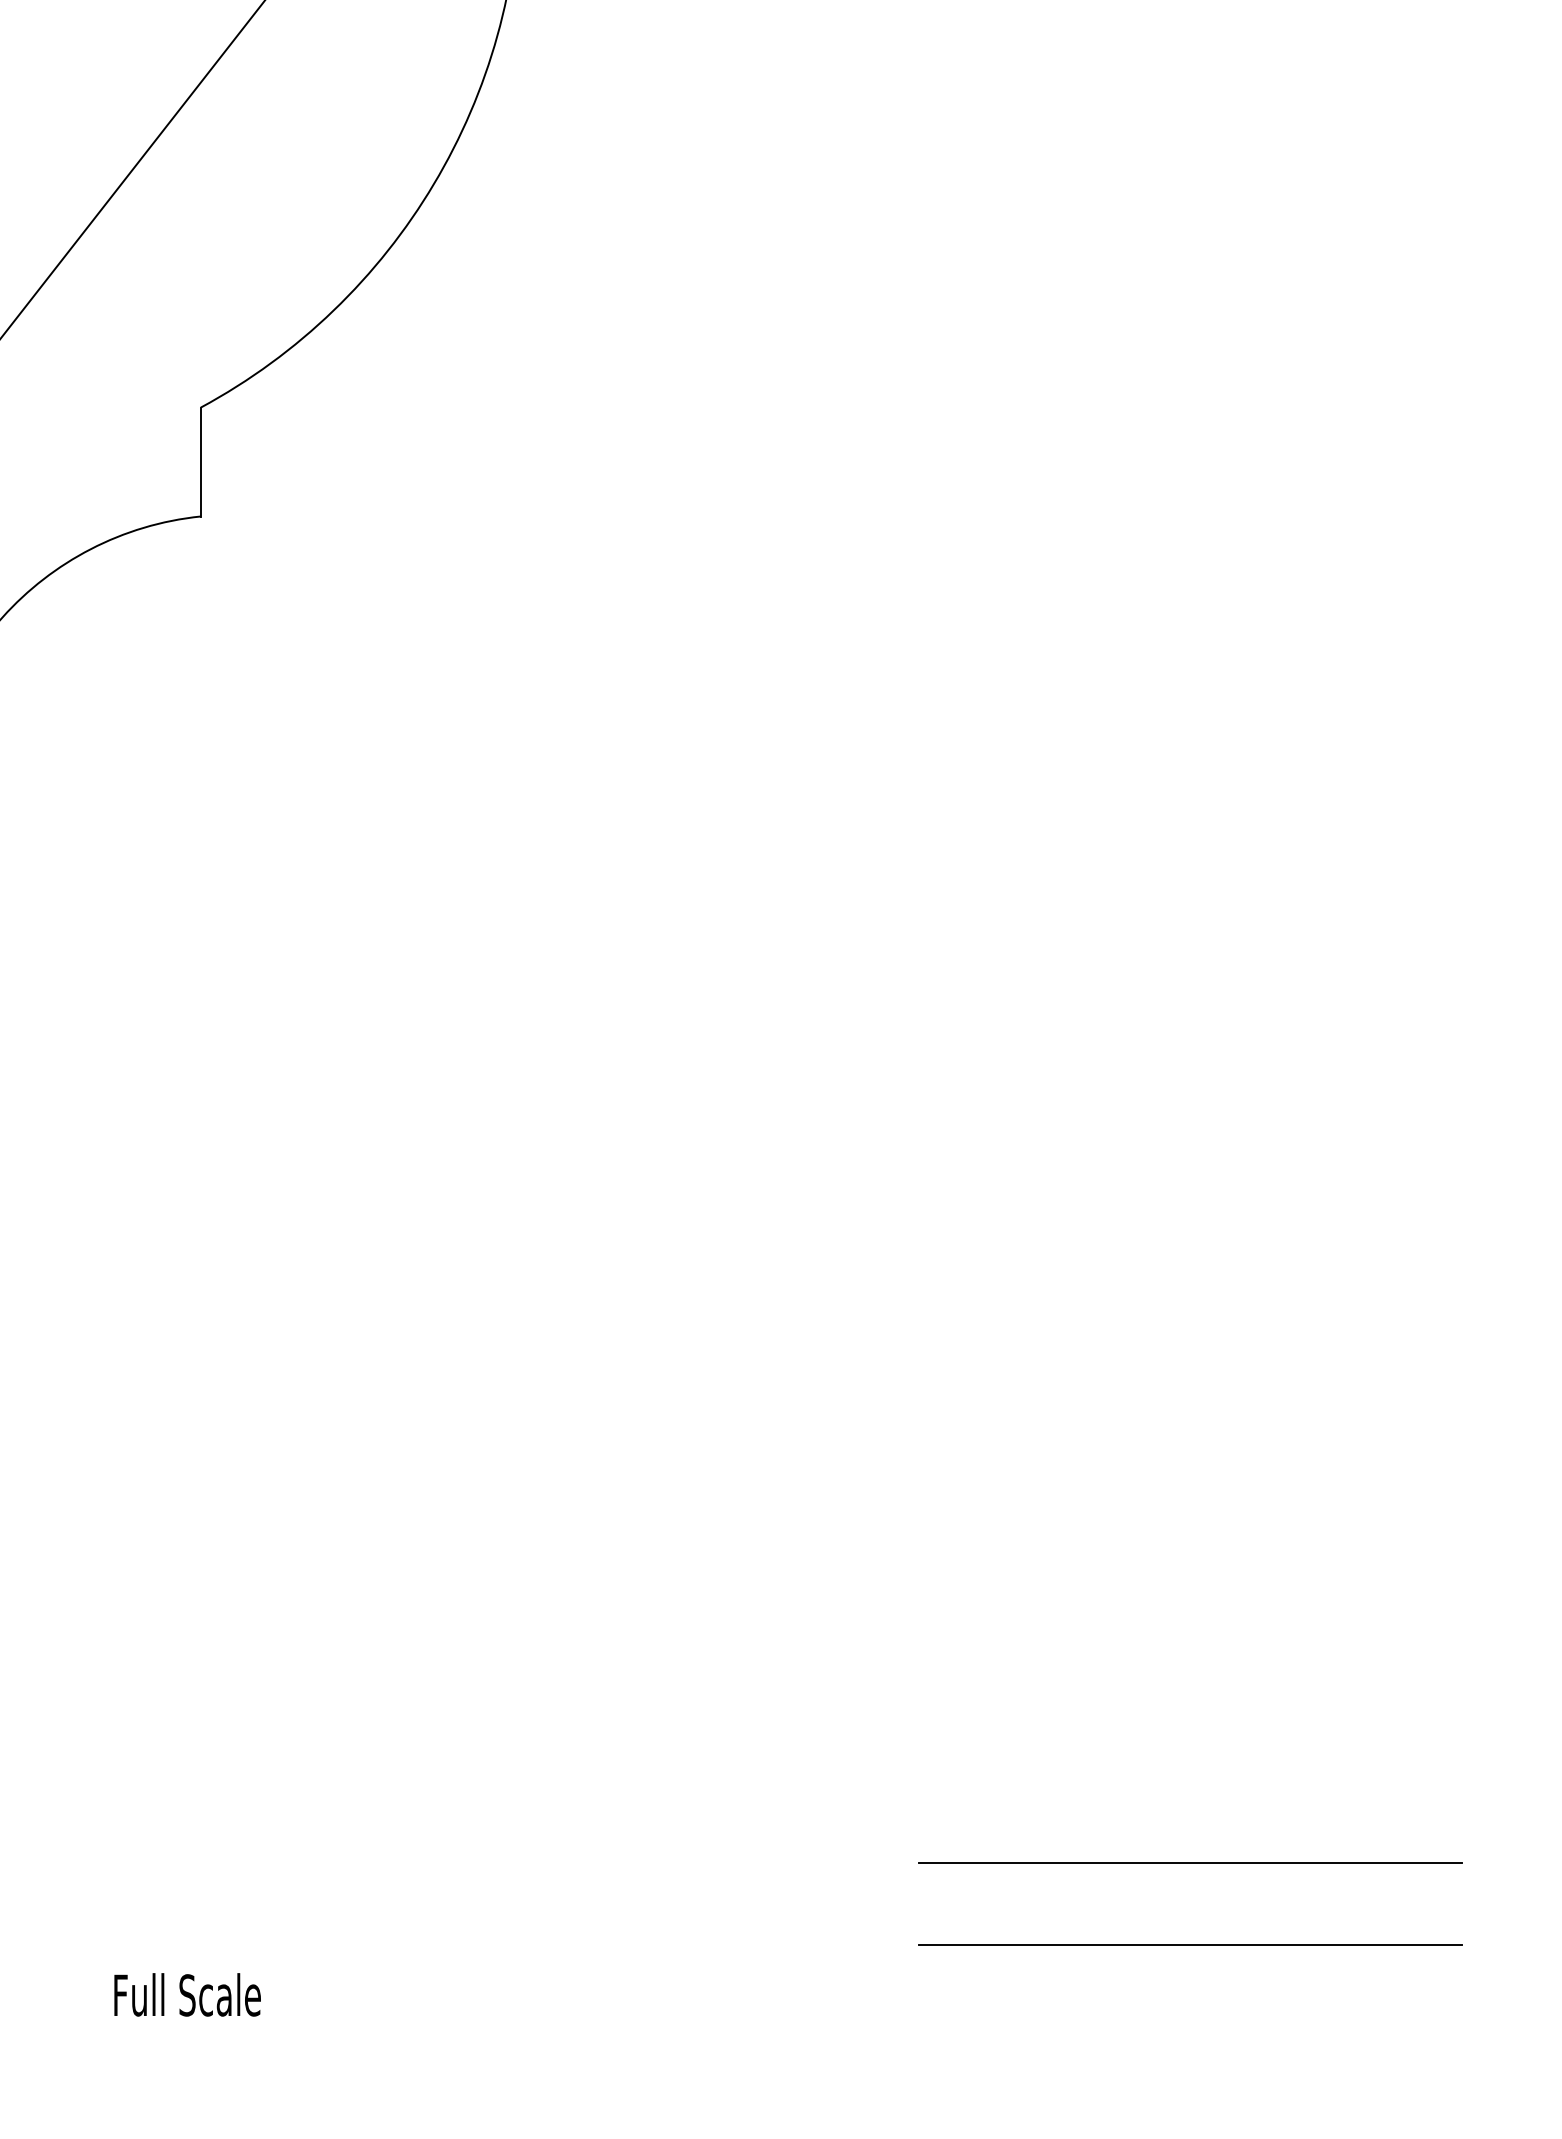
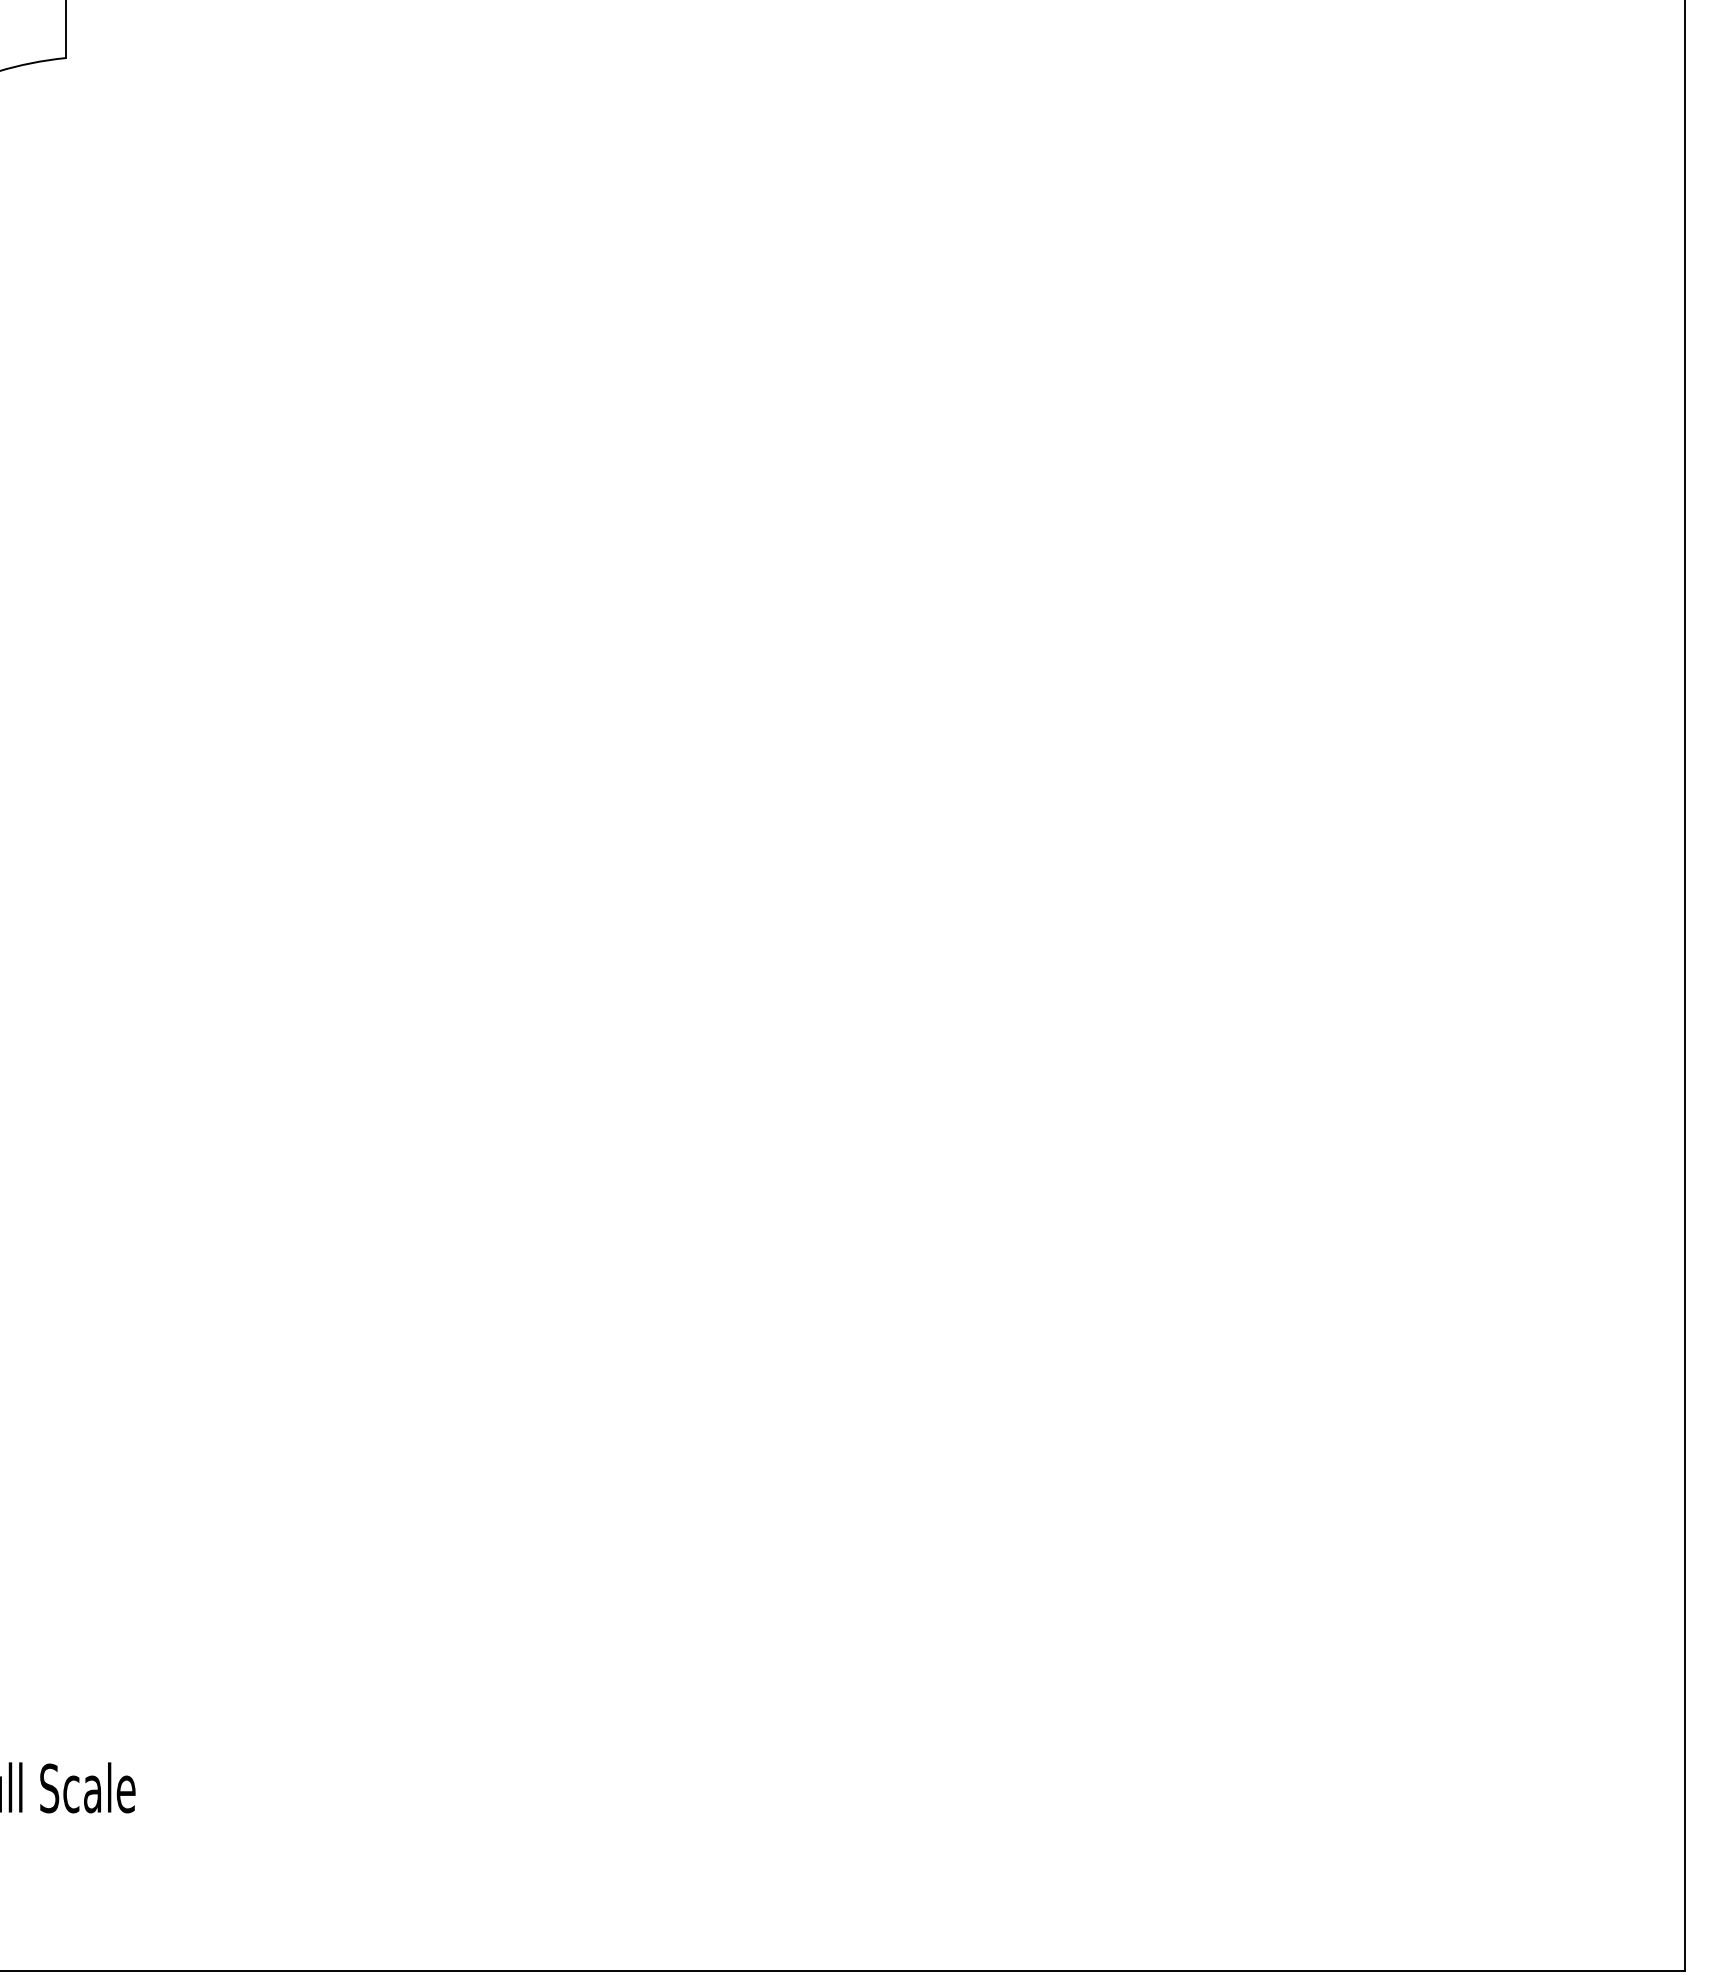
line: (1190, 1863) -> (1223, 1634), removed
line: (1190, 1945) -> (1223, 1730), removed

